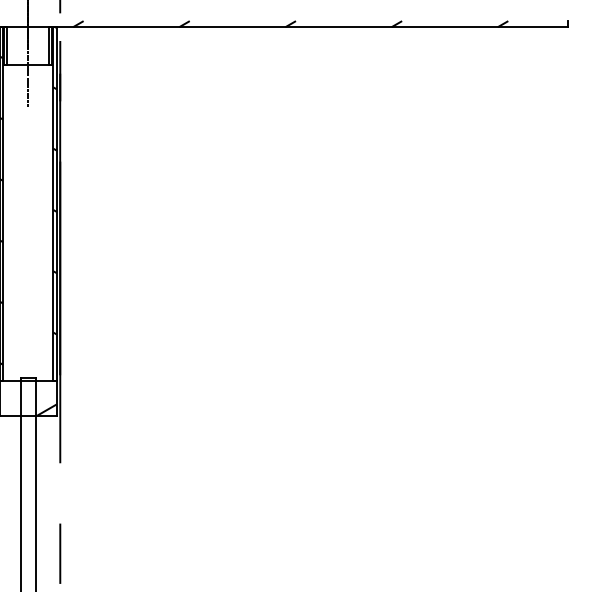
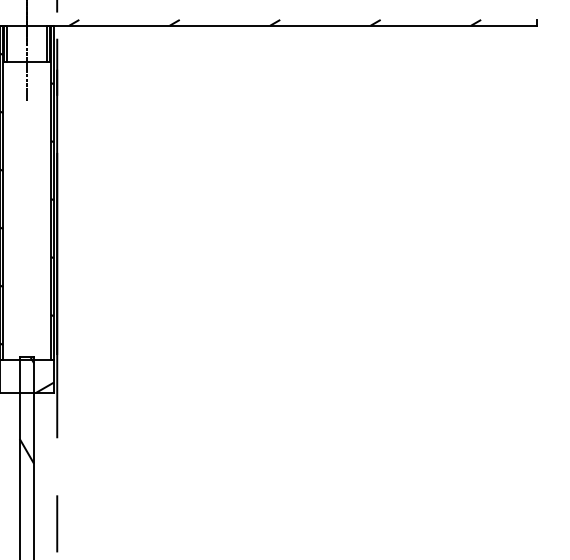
hatch: (27, 433) -> (26, 410), added

